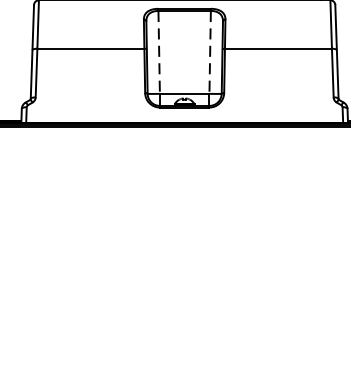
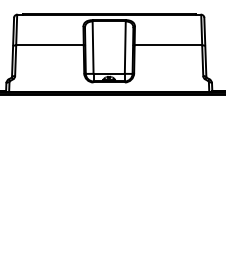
line: (159, 53) -> (93, 48), dashed -> solid
line: (210, 53) -> (125, 48), dashed -> solid

